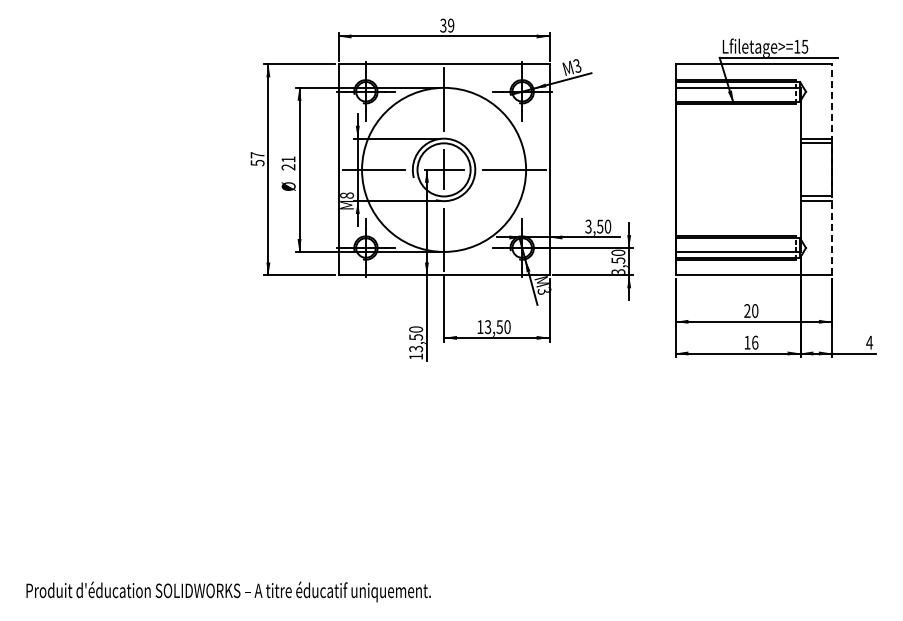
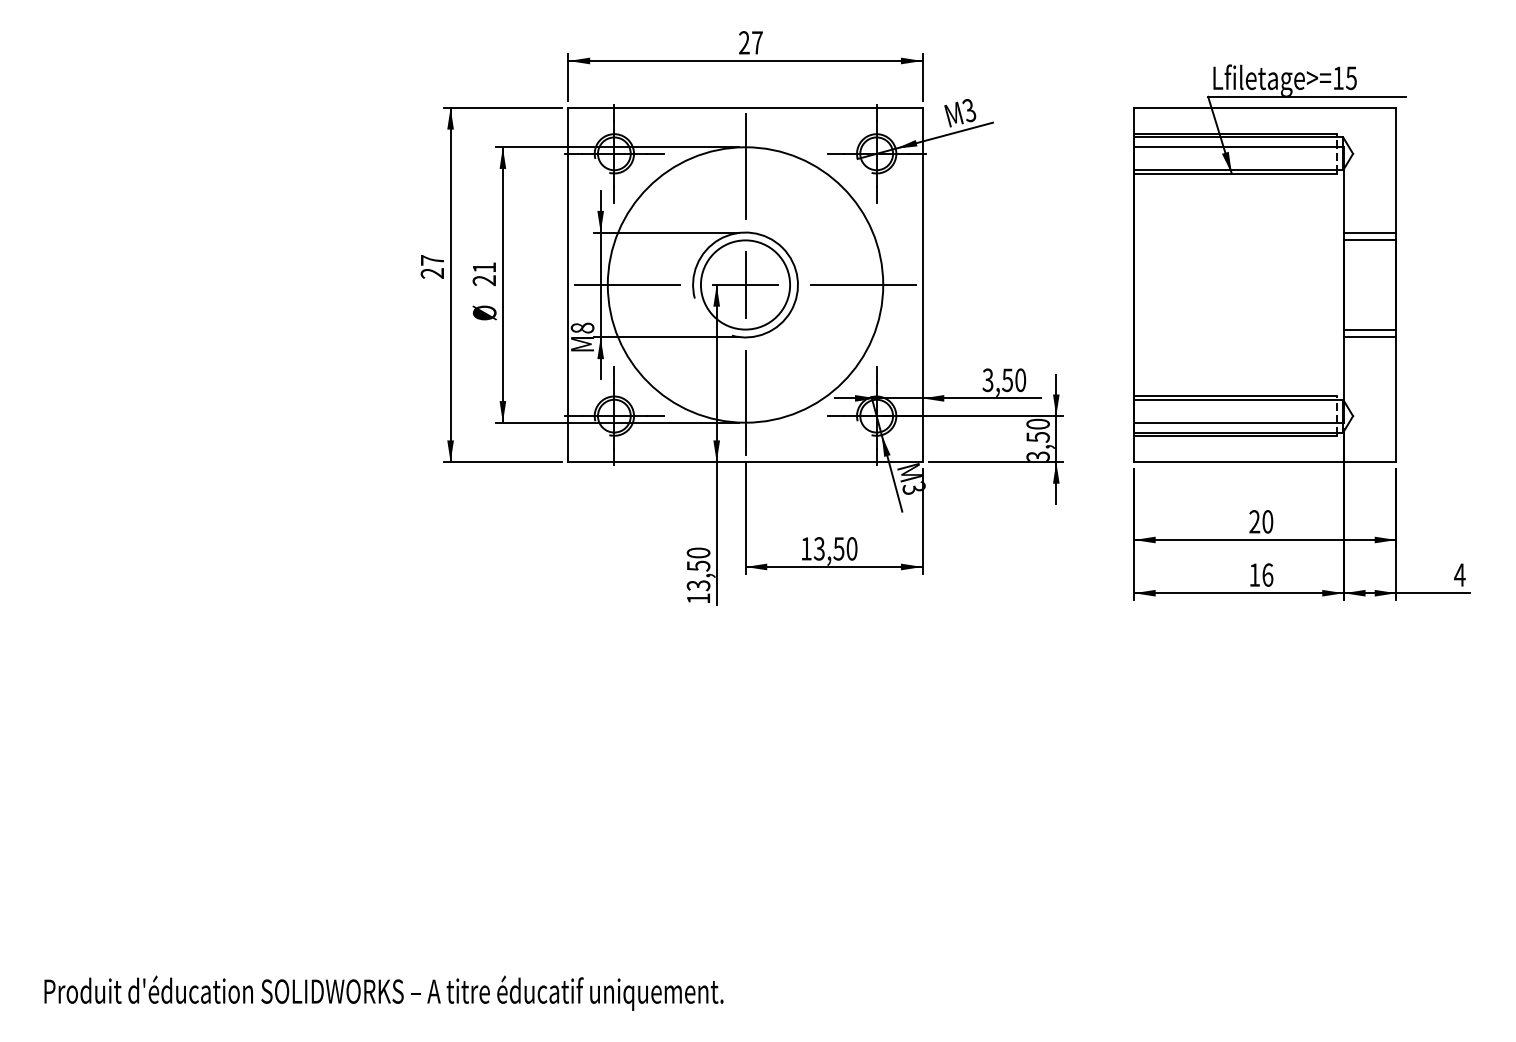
text: (447, 25) -> (751, 42), 39 -> 27
text: (257, 162) -> (432, 272), 57 -> 27
line: (831, 169) -> (1395, 284), dashed -> solid

